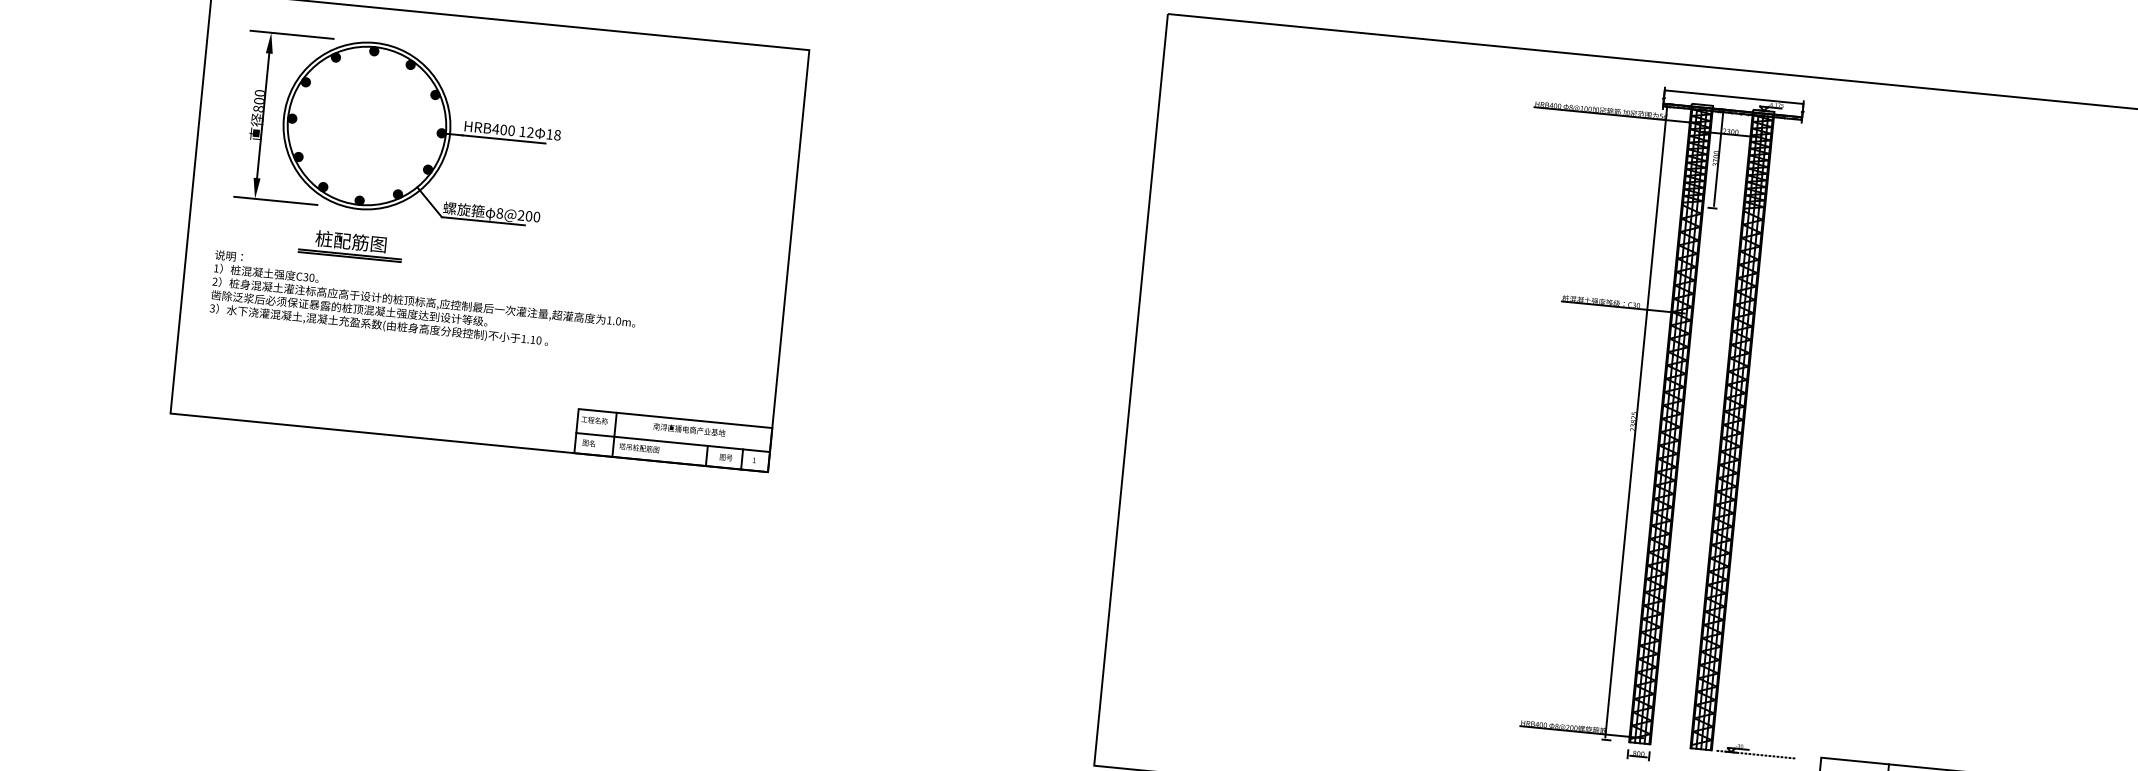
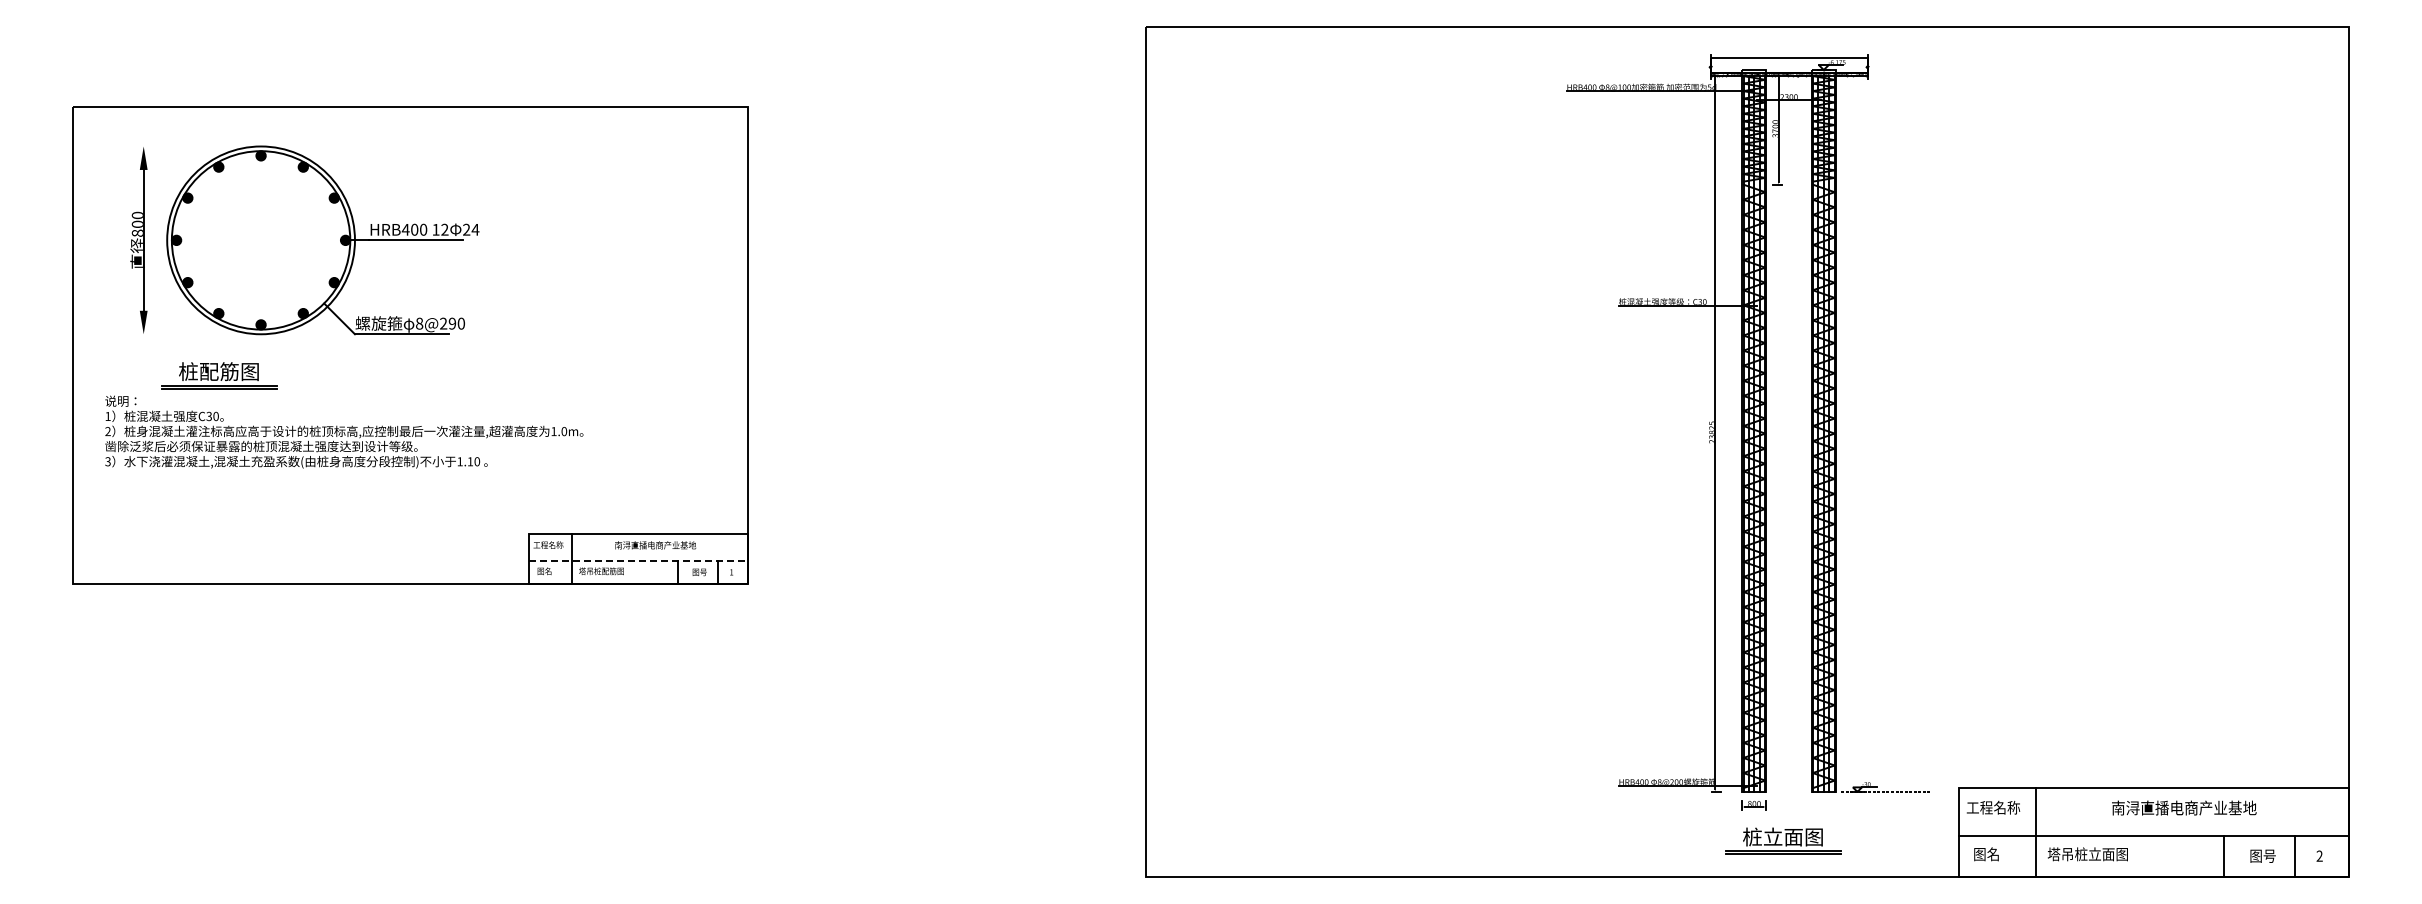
line: (292, 34) -> (167, 146), removed
text: (554, 134) -> (471, 229), 18 -> 24
line: (276, 201) -> (167, 334), removed
text: (529, 216) -> (452, 323), 8@200 -> 8@290
part: (351, 245) -> (219, 375), moved
line: (673, 442) -> (639, 561), solid -> dashed

